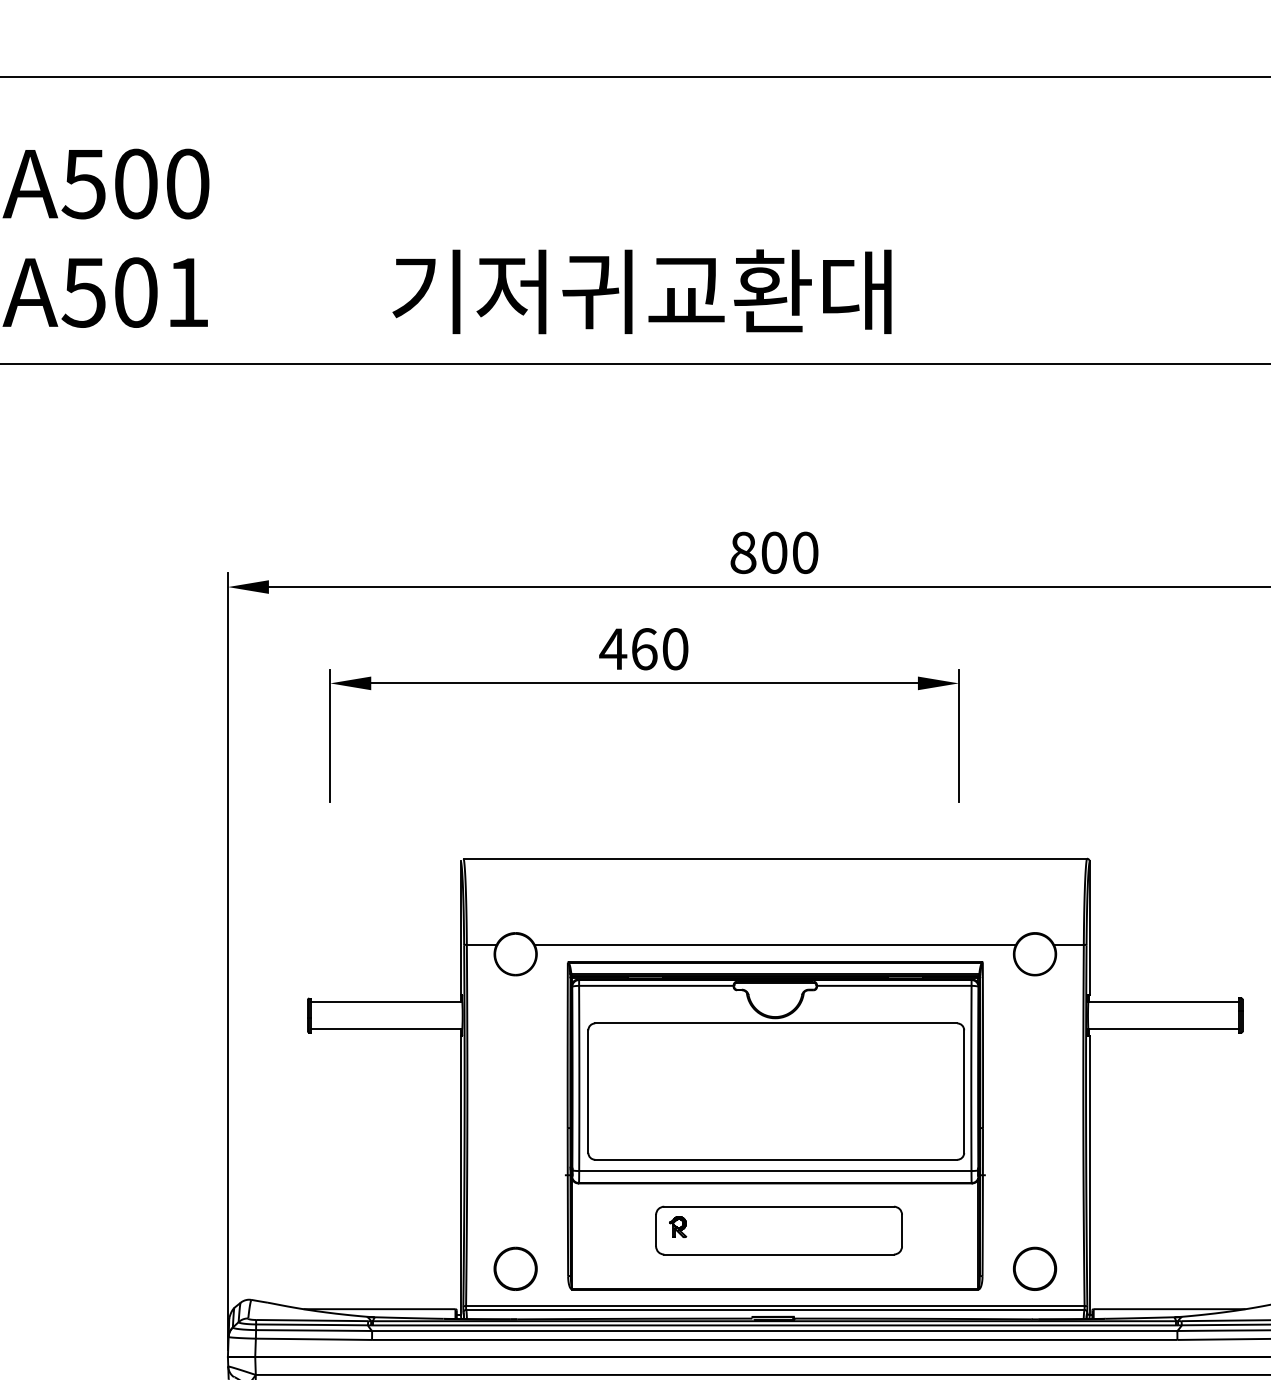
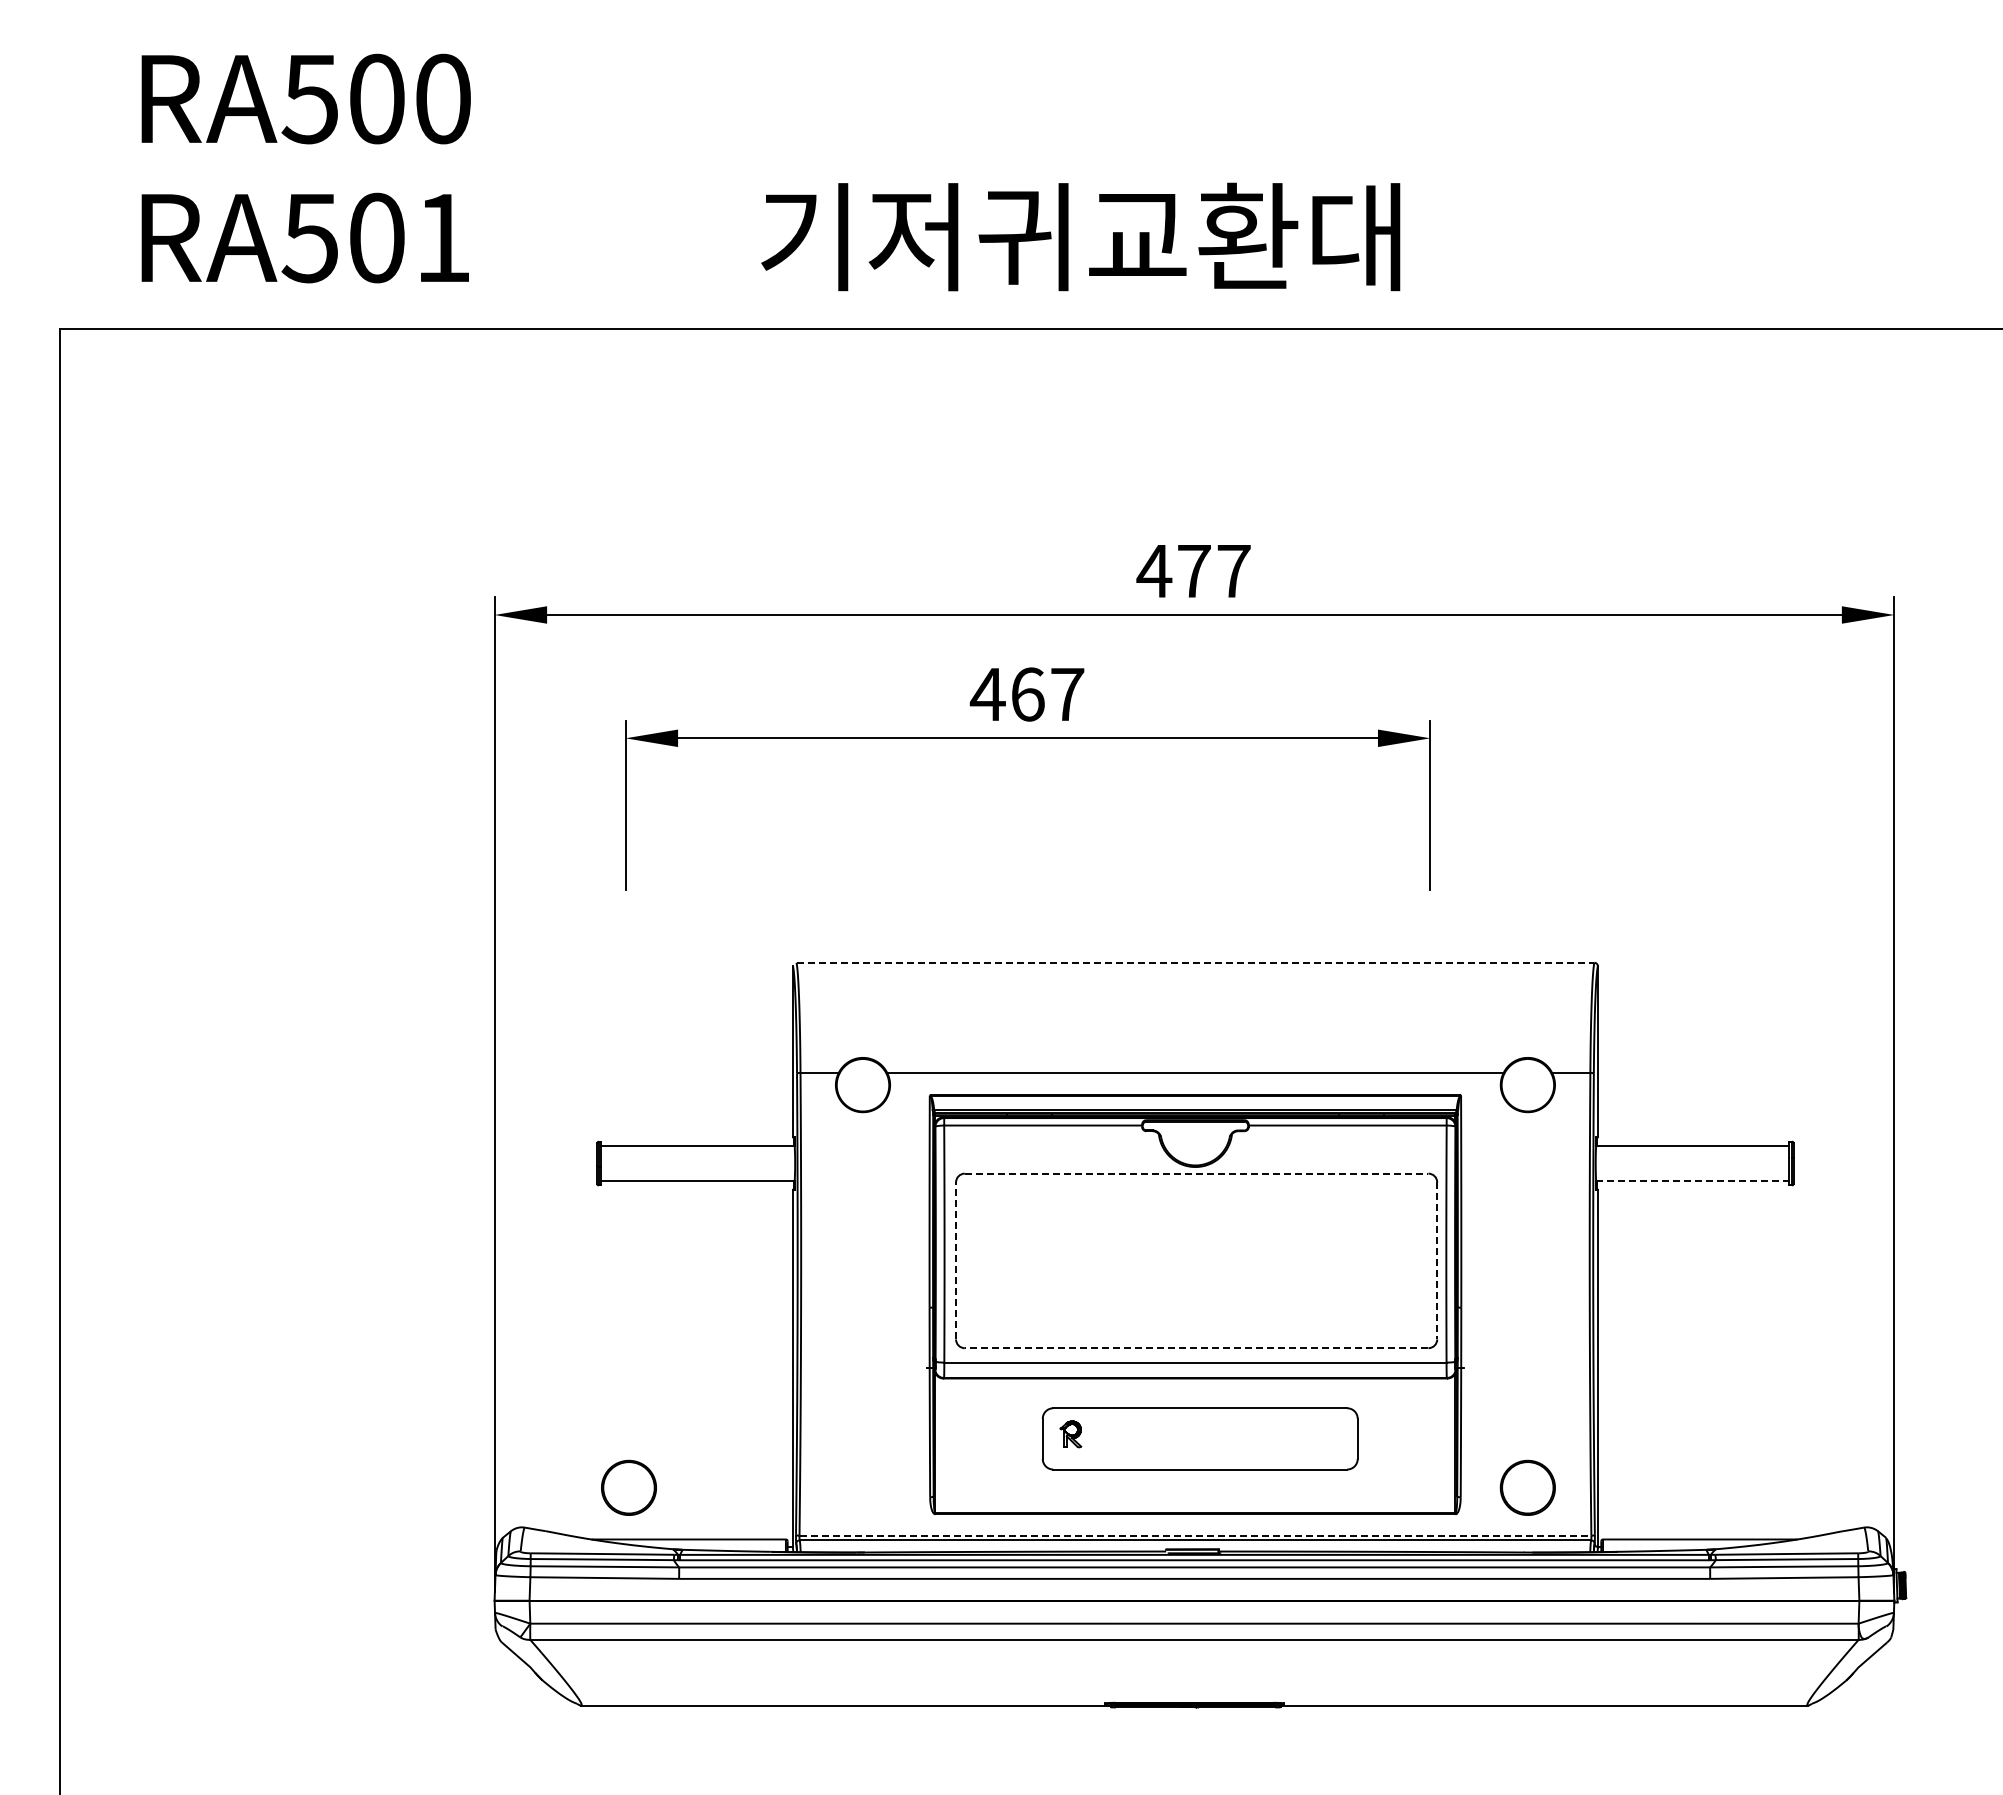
text: (641, 291) -> (1080, 236), moved
text: (773, 553) -> (1193, 571), 800 -> 477
text: (675, 649) -> (1067, 694), 460 -> 467
line: (775, 858) -> (1195, 962), solid -> dashed
line: (776, 1023) -> (1196, 1173), solid -> dashed
line: (1163, 1028) -> (1692, 1180), solid -> dashed
line: (588, 1091) -> (956, 1260), solid -> dashed
line: (964, 1091) -> (1437, 1260), solid -> dashed
line: (776, 1160) -> (1196, 1348), solid -> dashed
part: (515, 1268) -> (628, 1487), moved
line: (775, 1306) -> (1195, 1535), solid -> dashed

